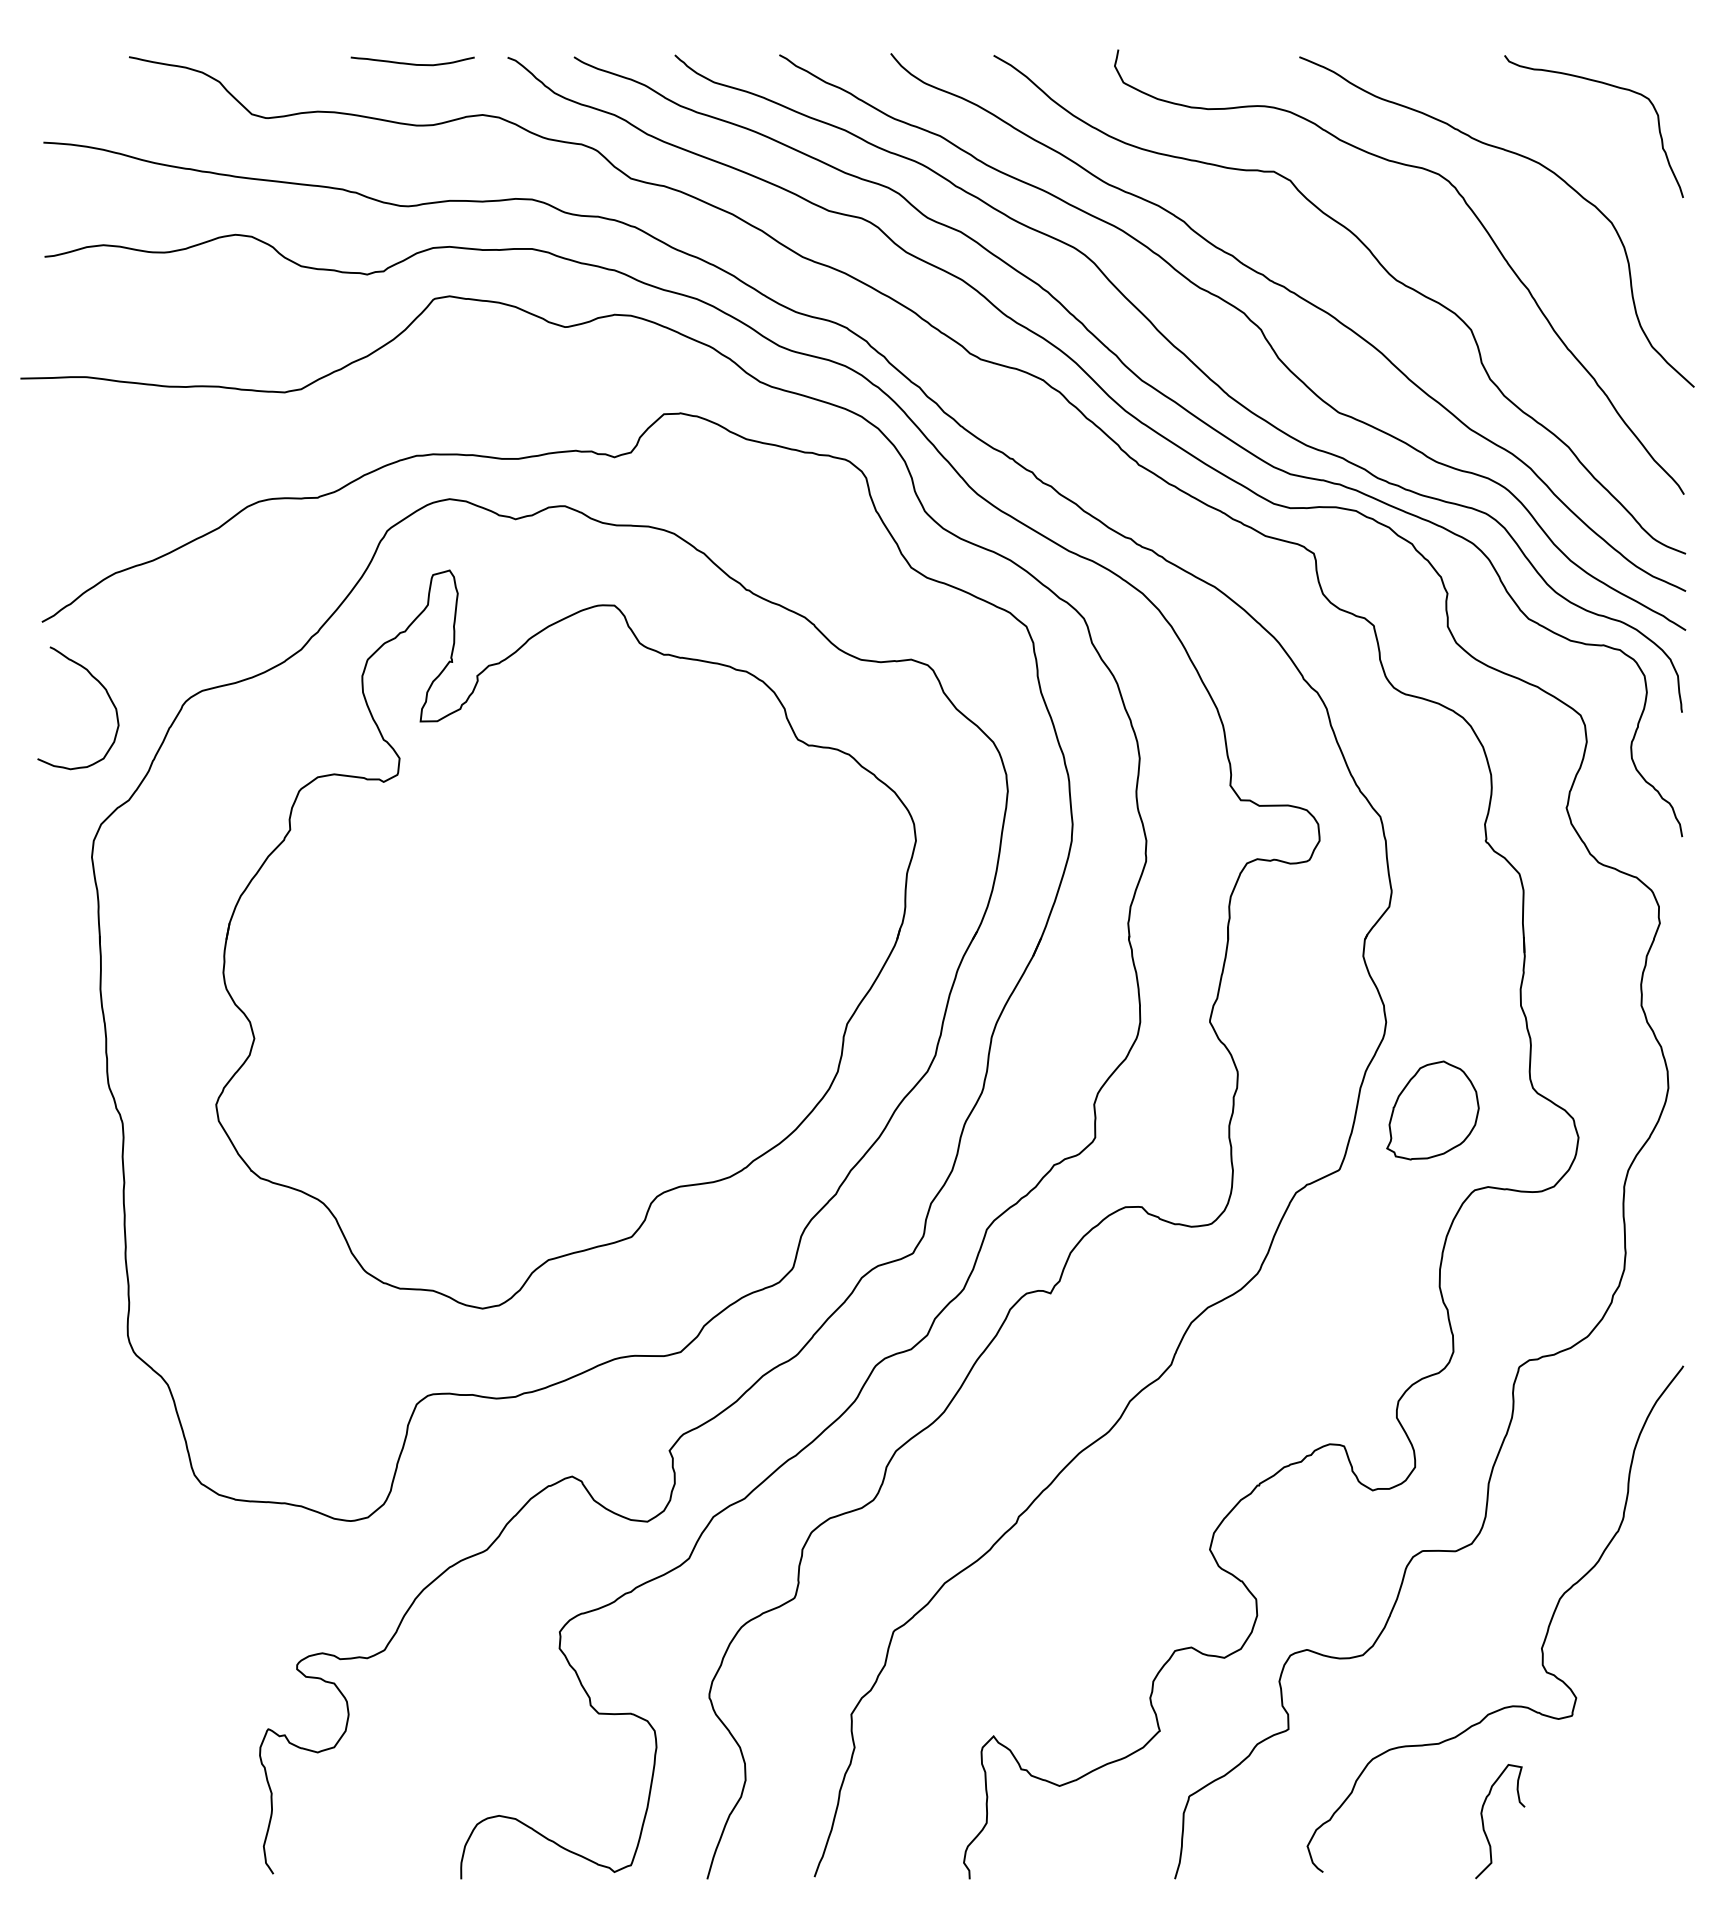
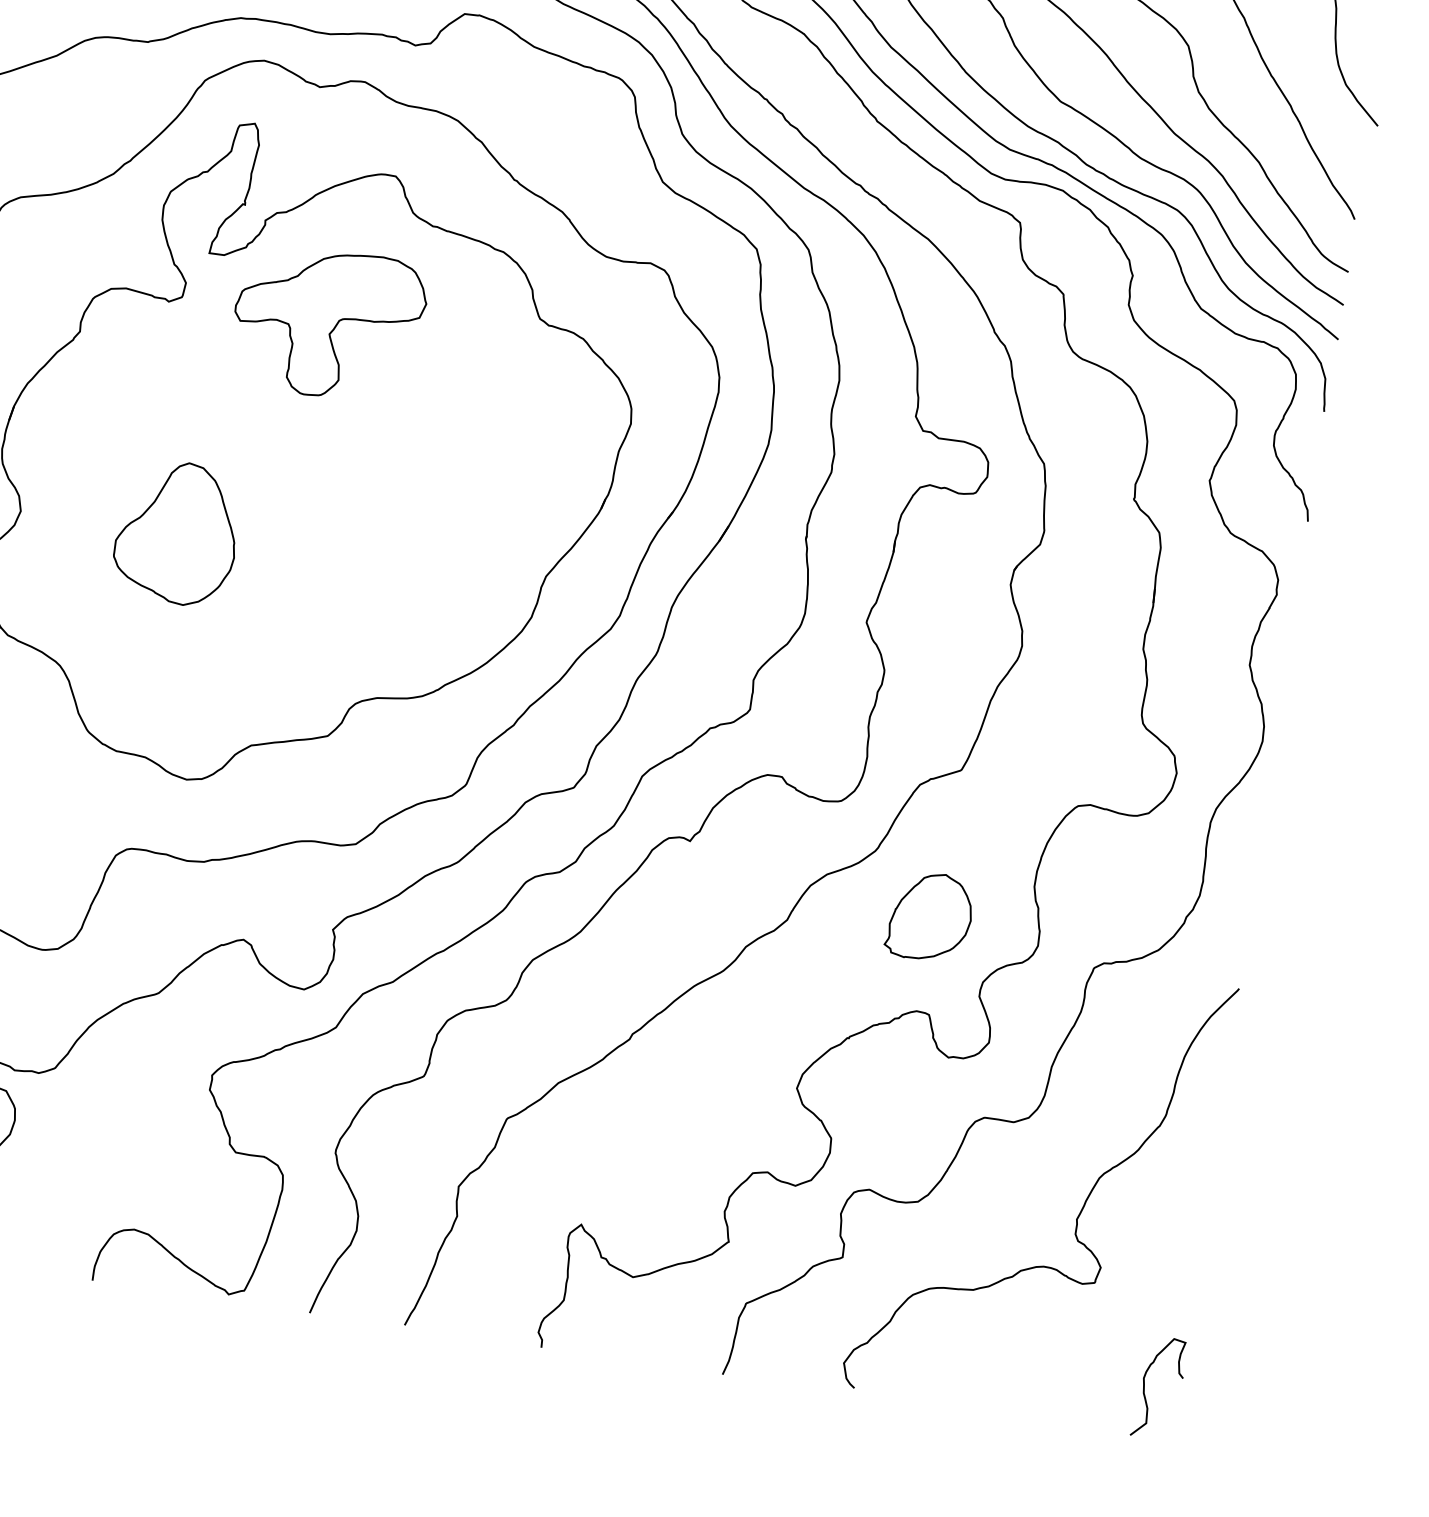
part: (563, 779) -> (327, 323), added
part: (431, 1036) -> (177, 532), added
part: (1432, 1110) -> (929, 916), moved
curve: (1484, 1825) -> (1145, 1389), moved

